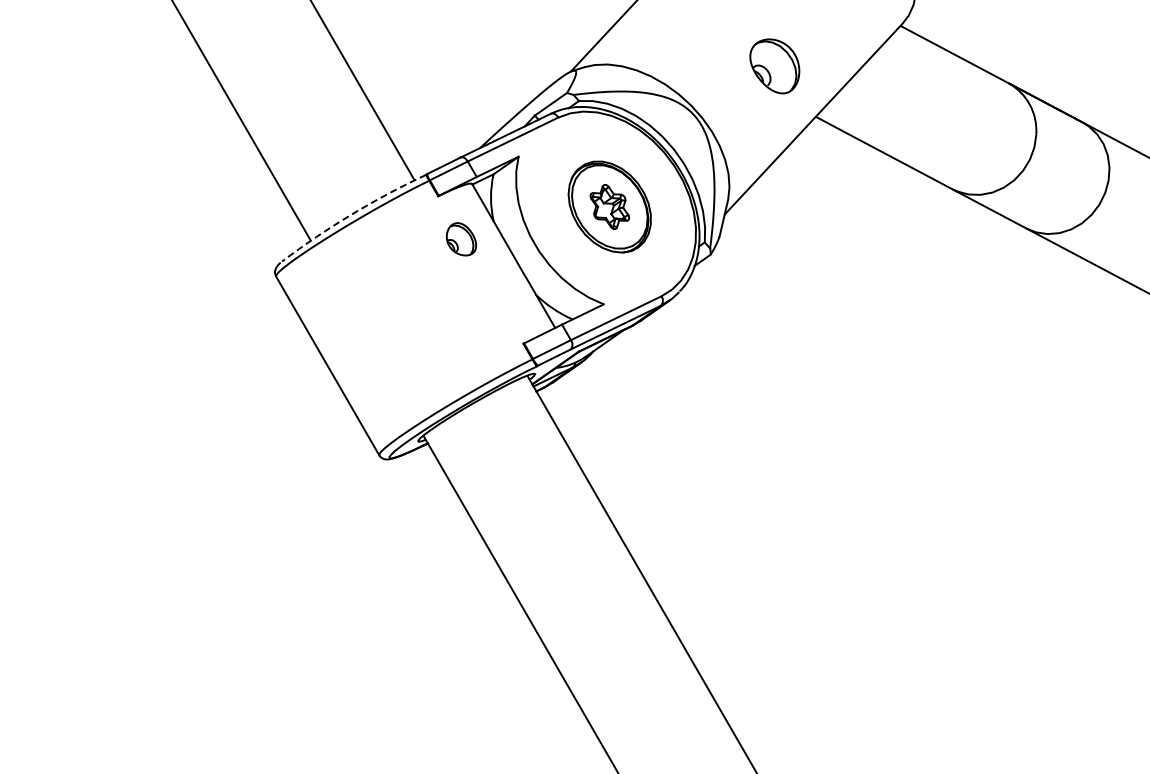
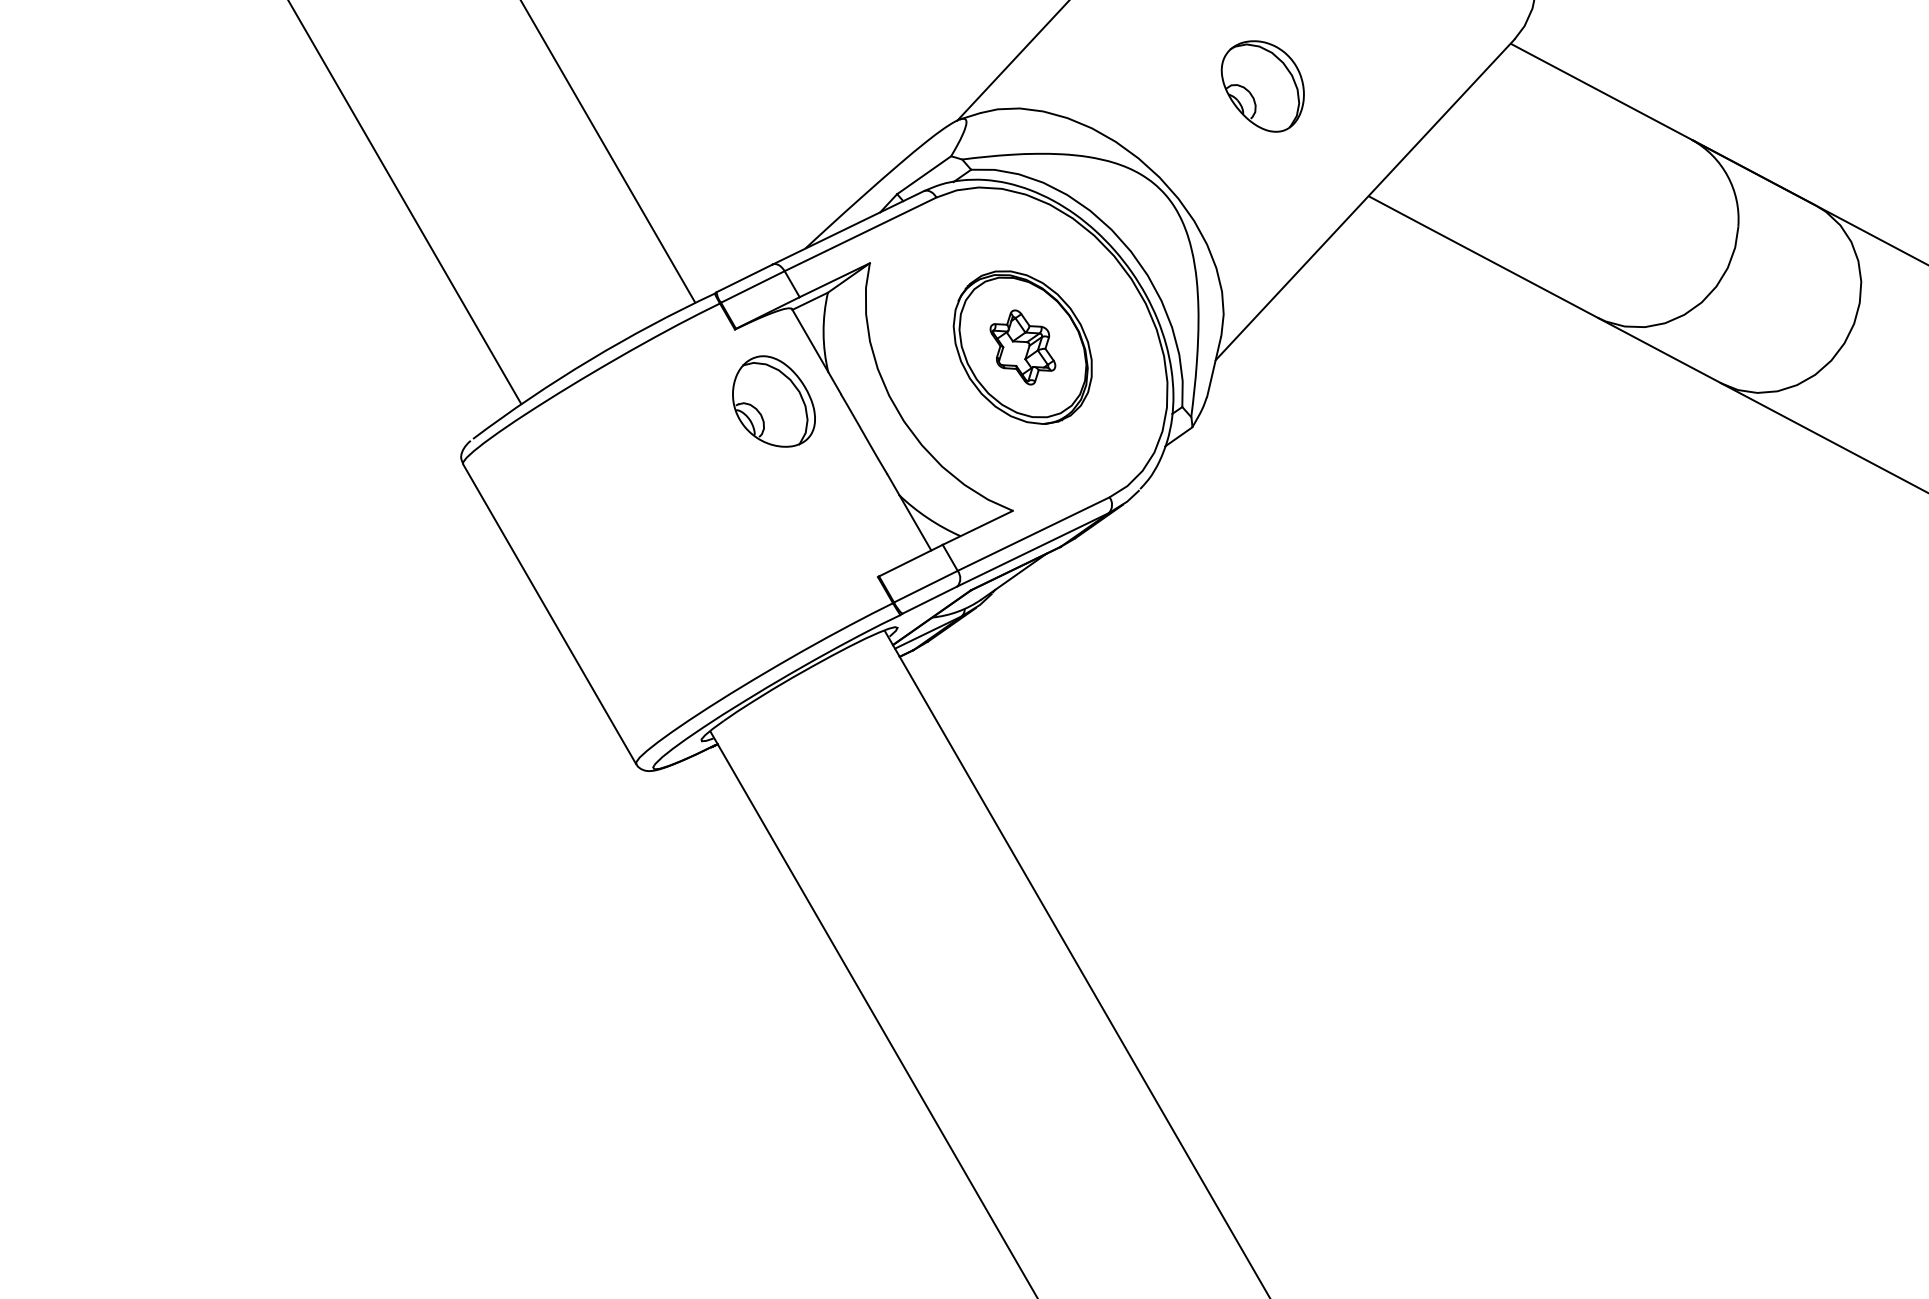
part: (774, 66) -> (1262, 86), moved
arc: (351, 214) -> (589, 360), dashed -> solid
part: (461, 239) -> (774, 402), size x1.67

